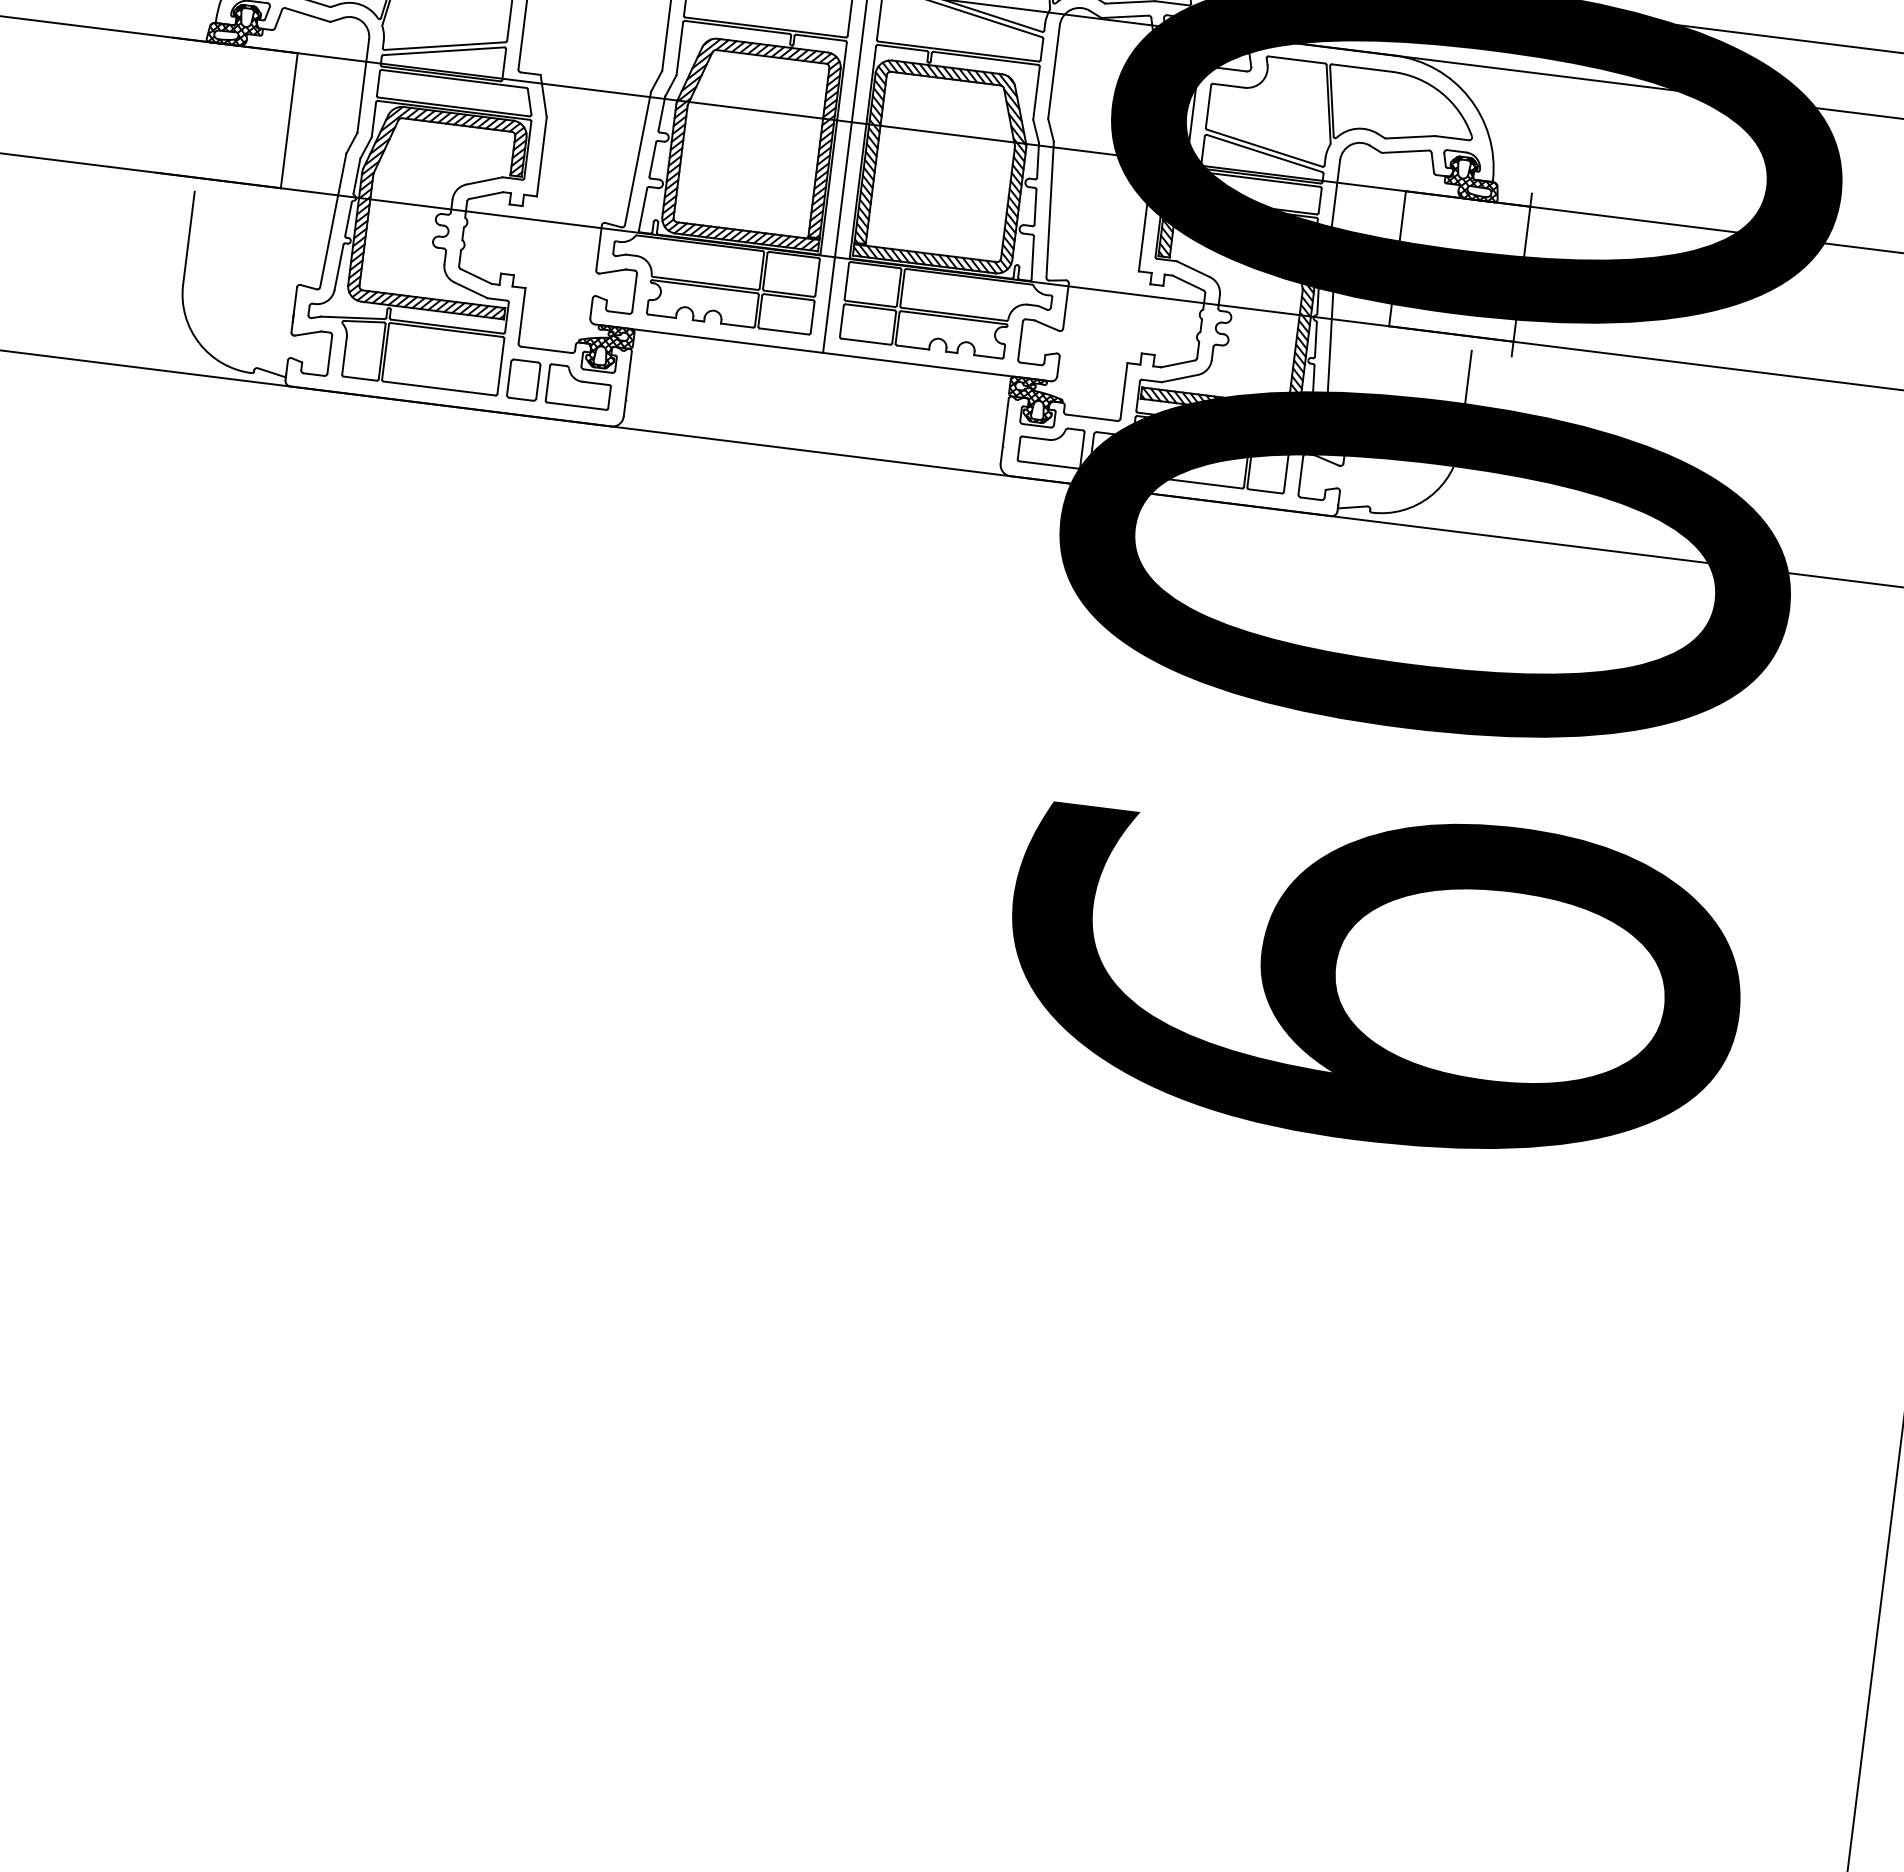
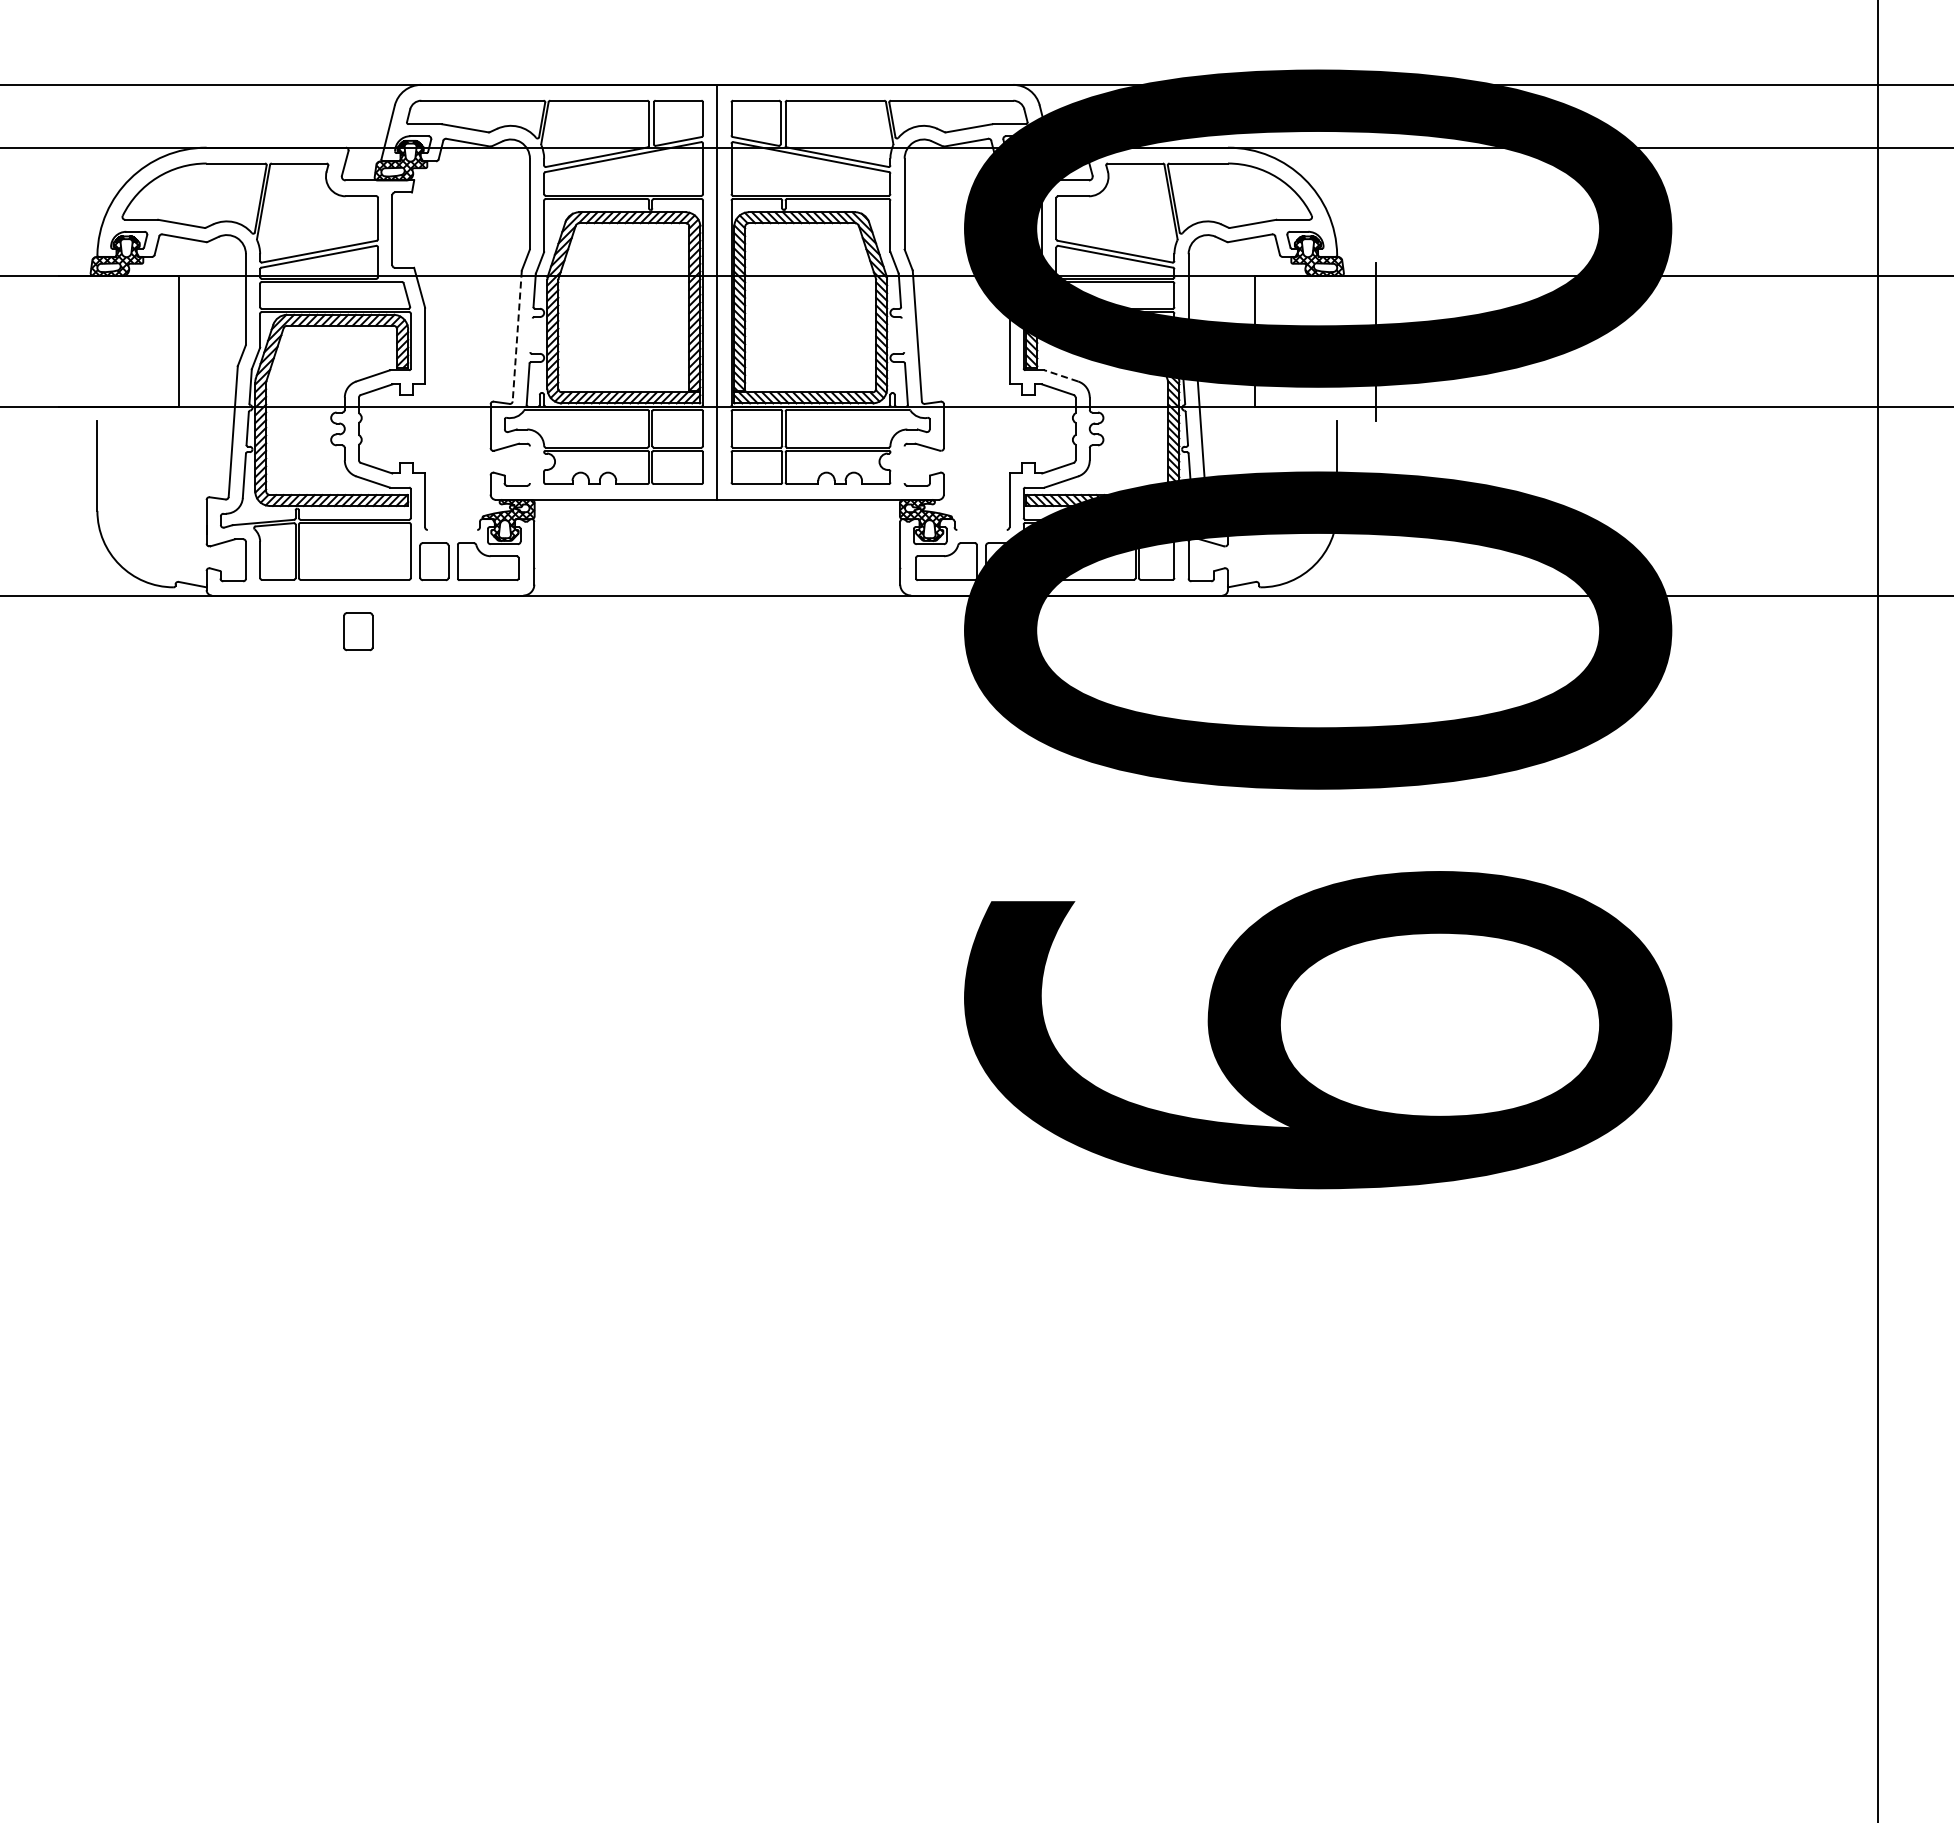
line: (638, 157) -> (517, 335), solid -> dashed
line: (652, 159) -> (531, 335), removed
line: (1034, 207) -> (902, 335), removed
line: (1193, 268) -> (1061, 375), solid -> dashed
line: (634, 292) -> (529, 464), removed
line: (1020, 340) -> (904, 464), removed
line: (546, 350) -> (452, 530), removed
line: (1091, 418) -> (981, 530), removed
part: (436, 442) -> (358, 631), added

